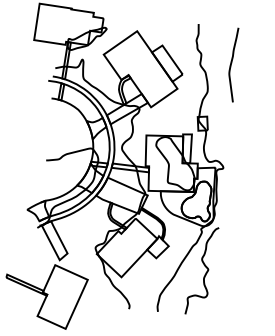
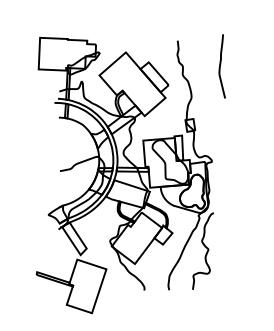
curve: (231, 64) -> (220, 66), moved

